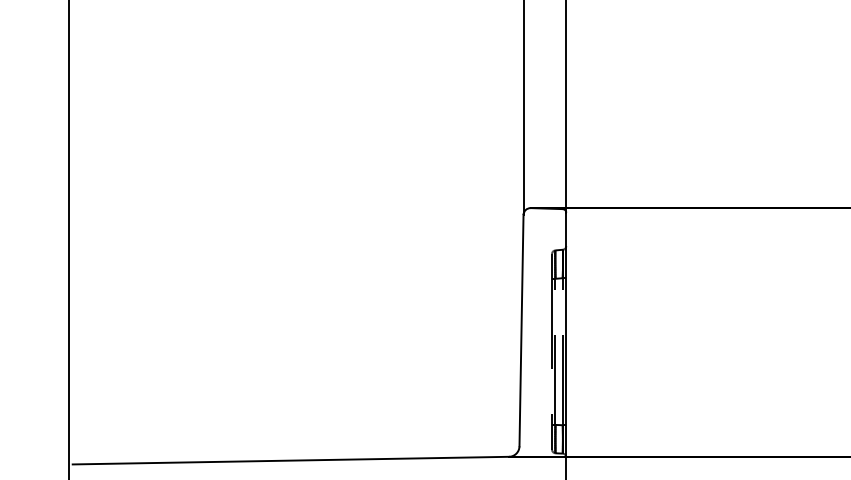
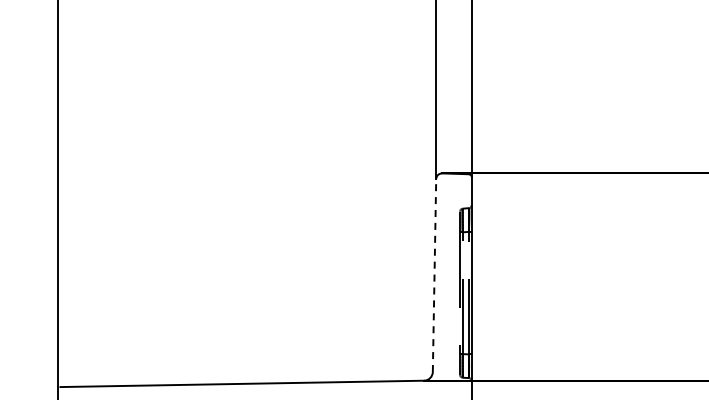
line: (521, 330) -> (434, 275), solid -> dashed

